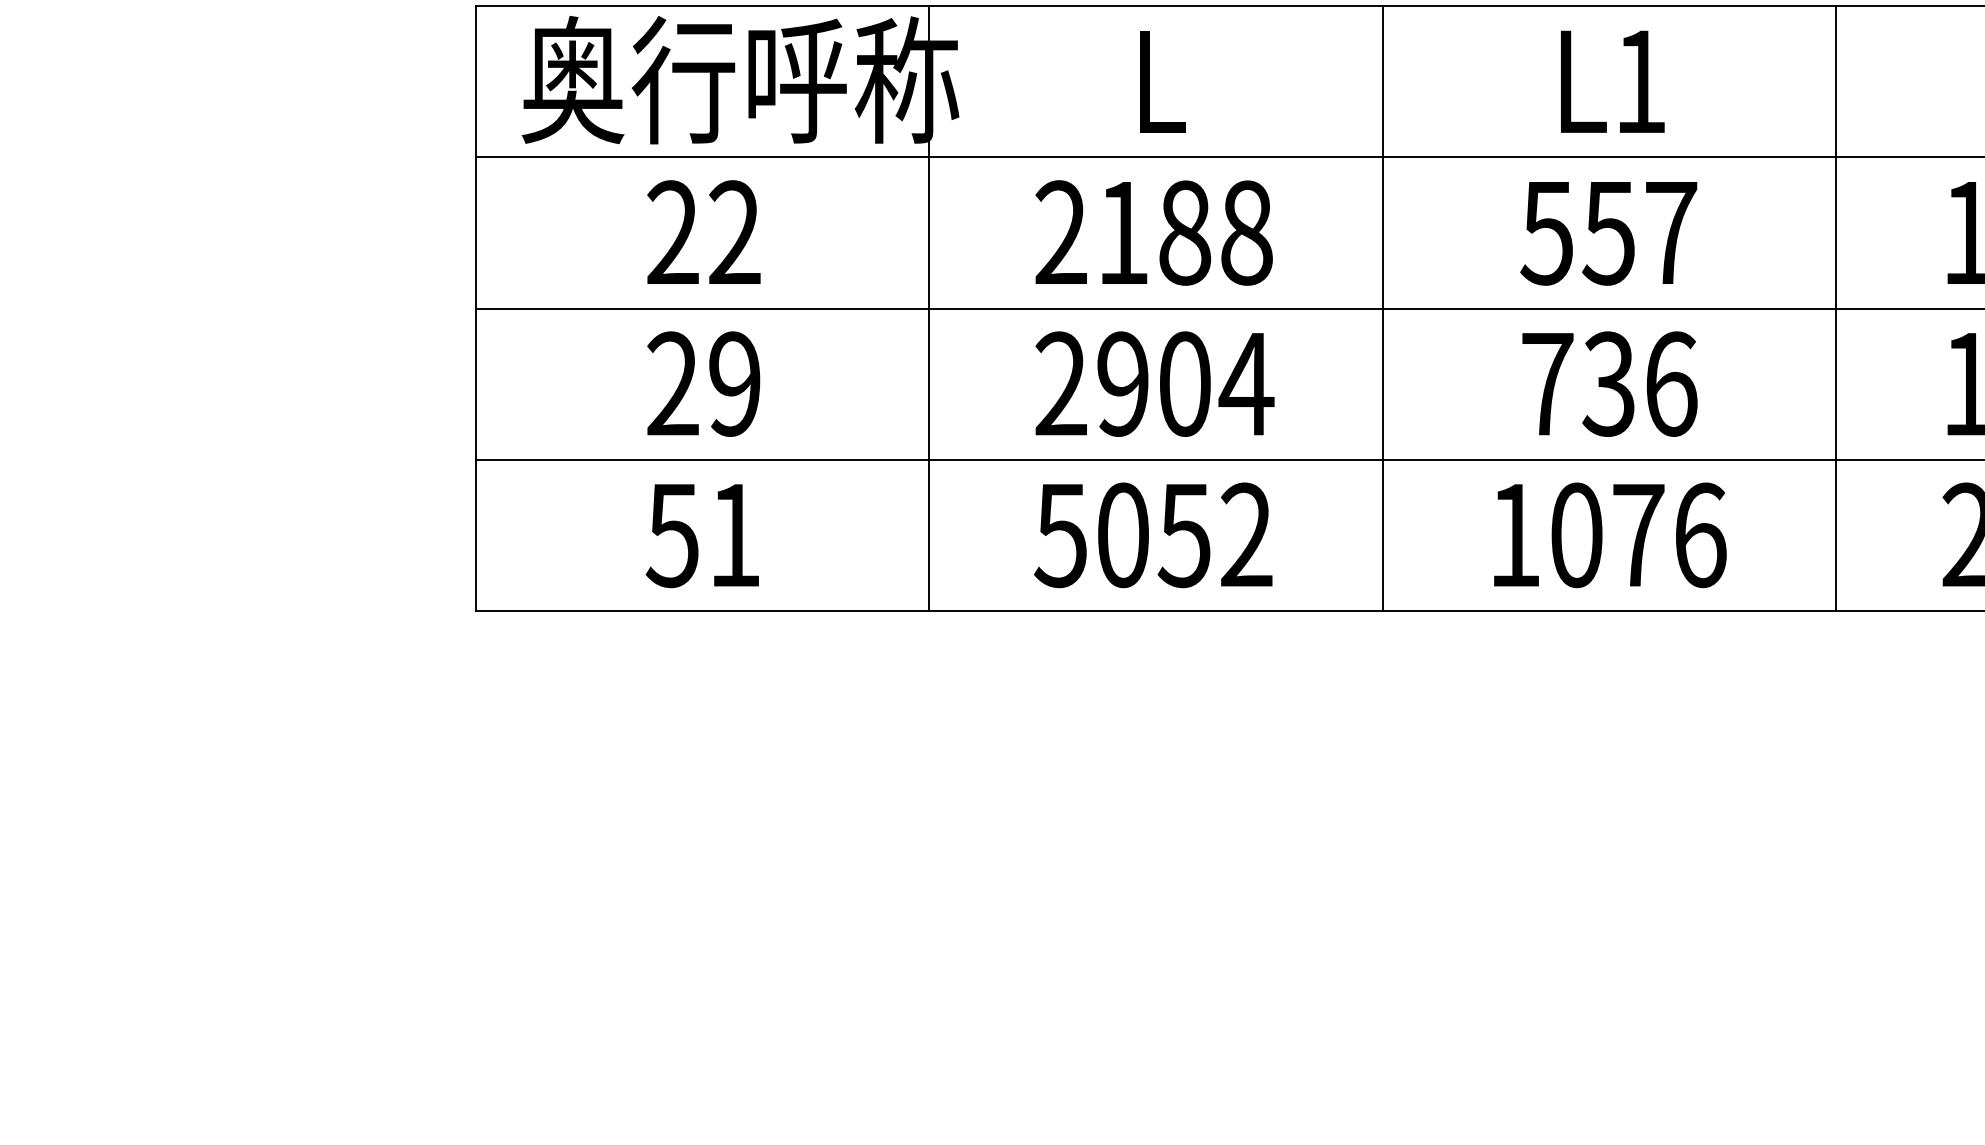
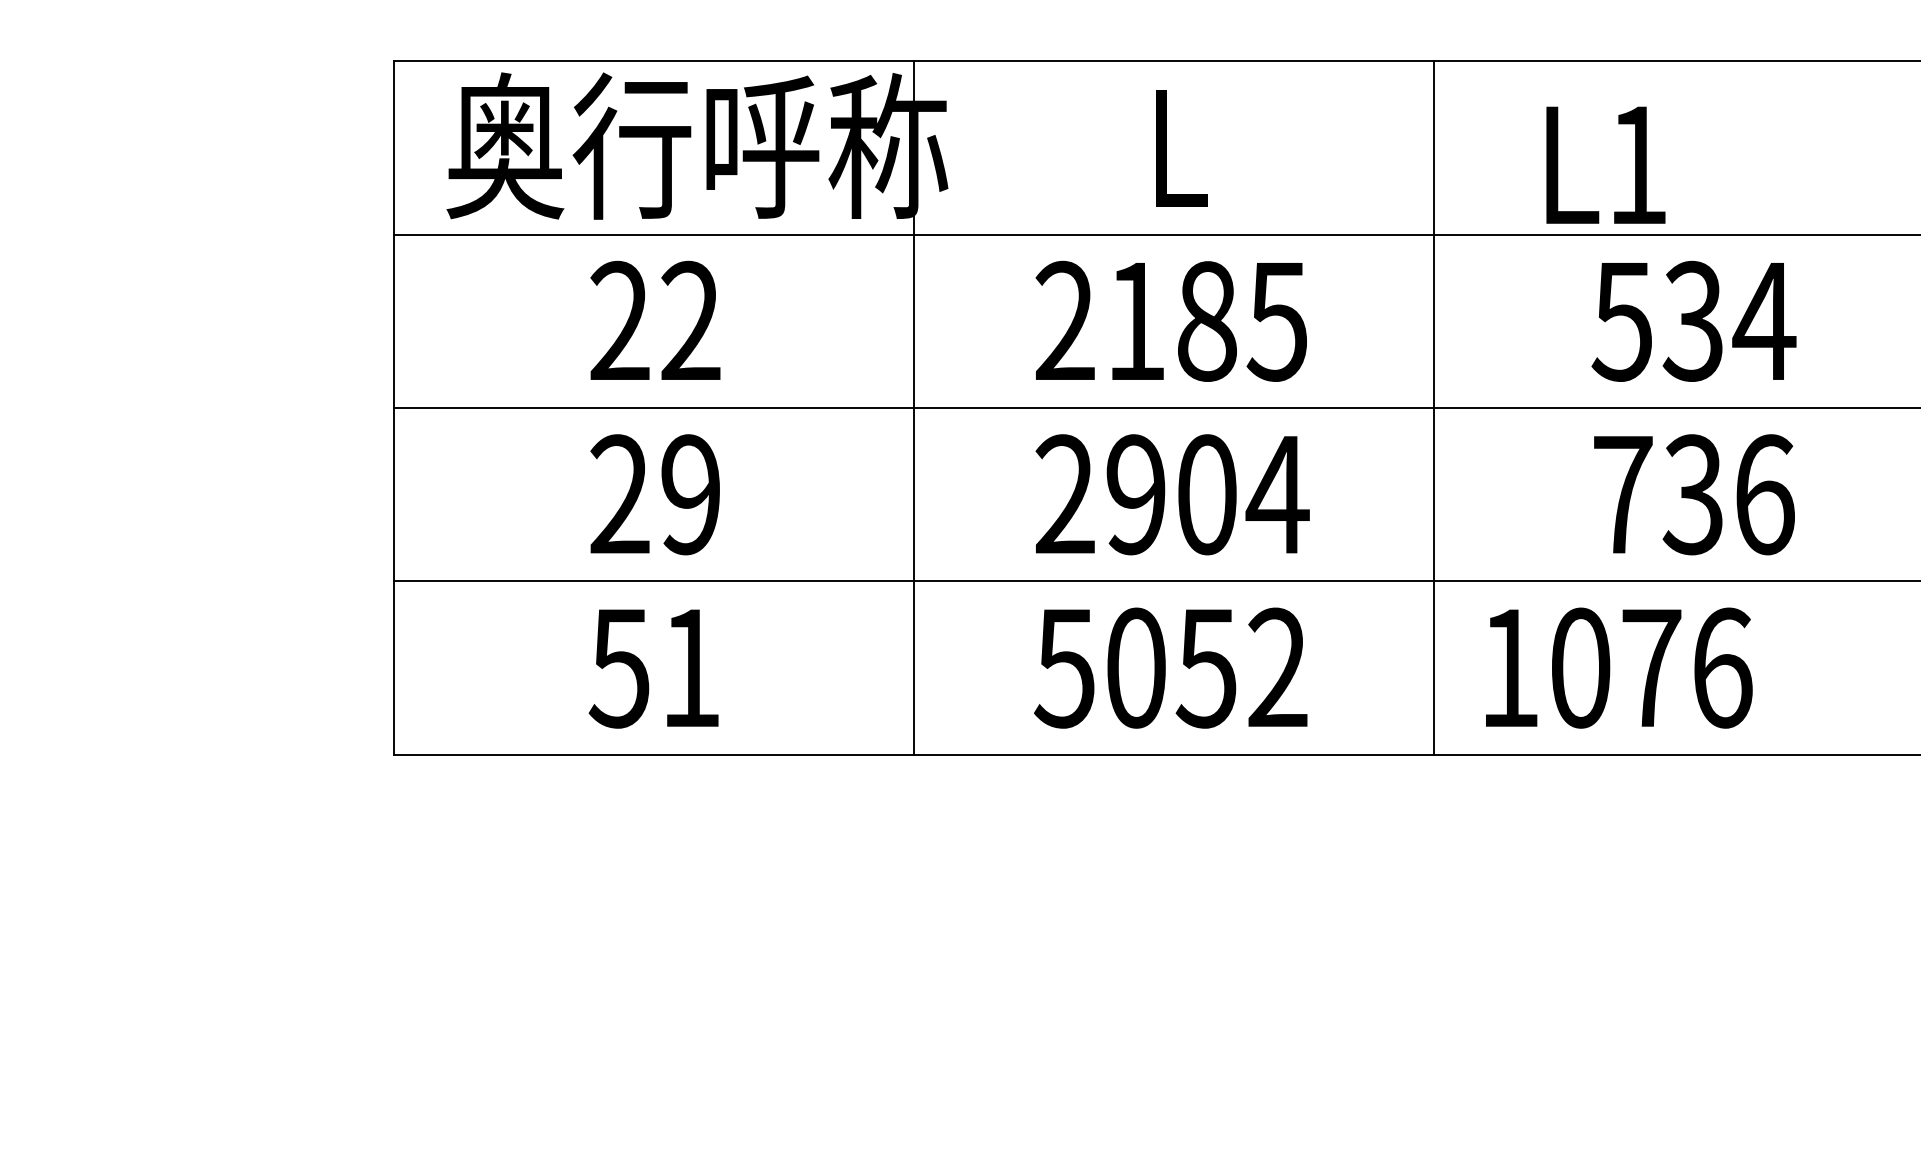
text: (1612, 81) -> (1605, 164), moved
text: (1245, 232) -> (1276, 320), 2188 -> 2185
text: (1640, 232) -> (1729, 320), 557 -> 534
text: (1610, 535) -> (1619, 668), moved

